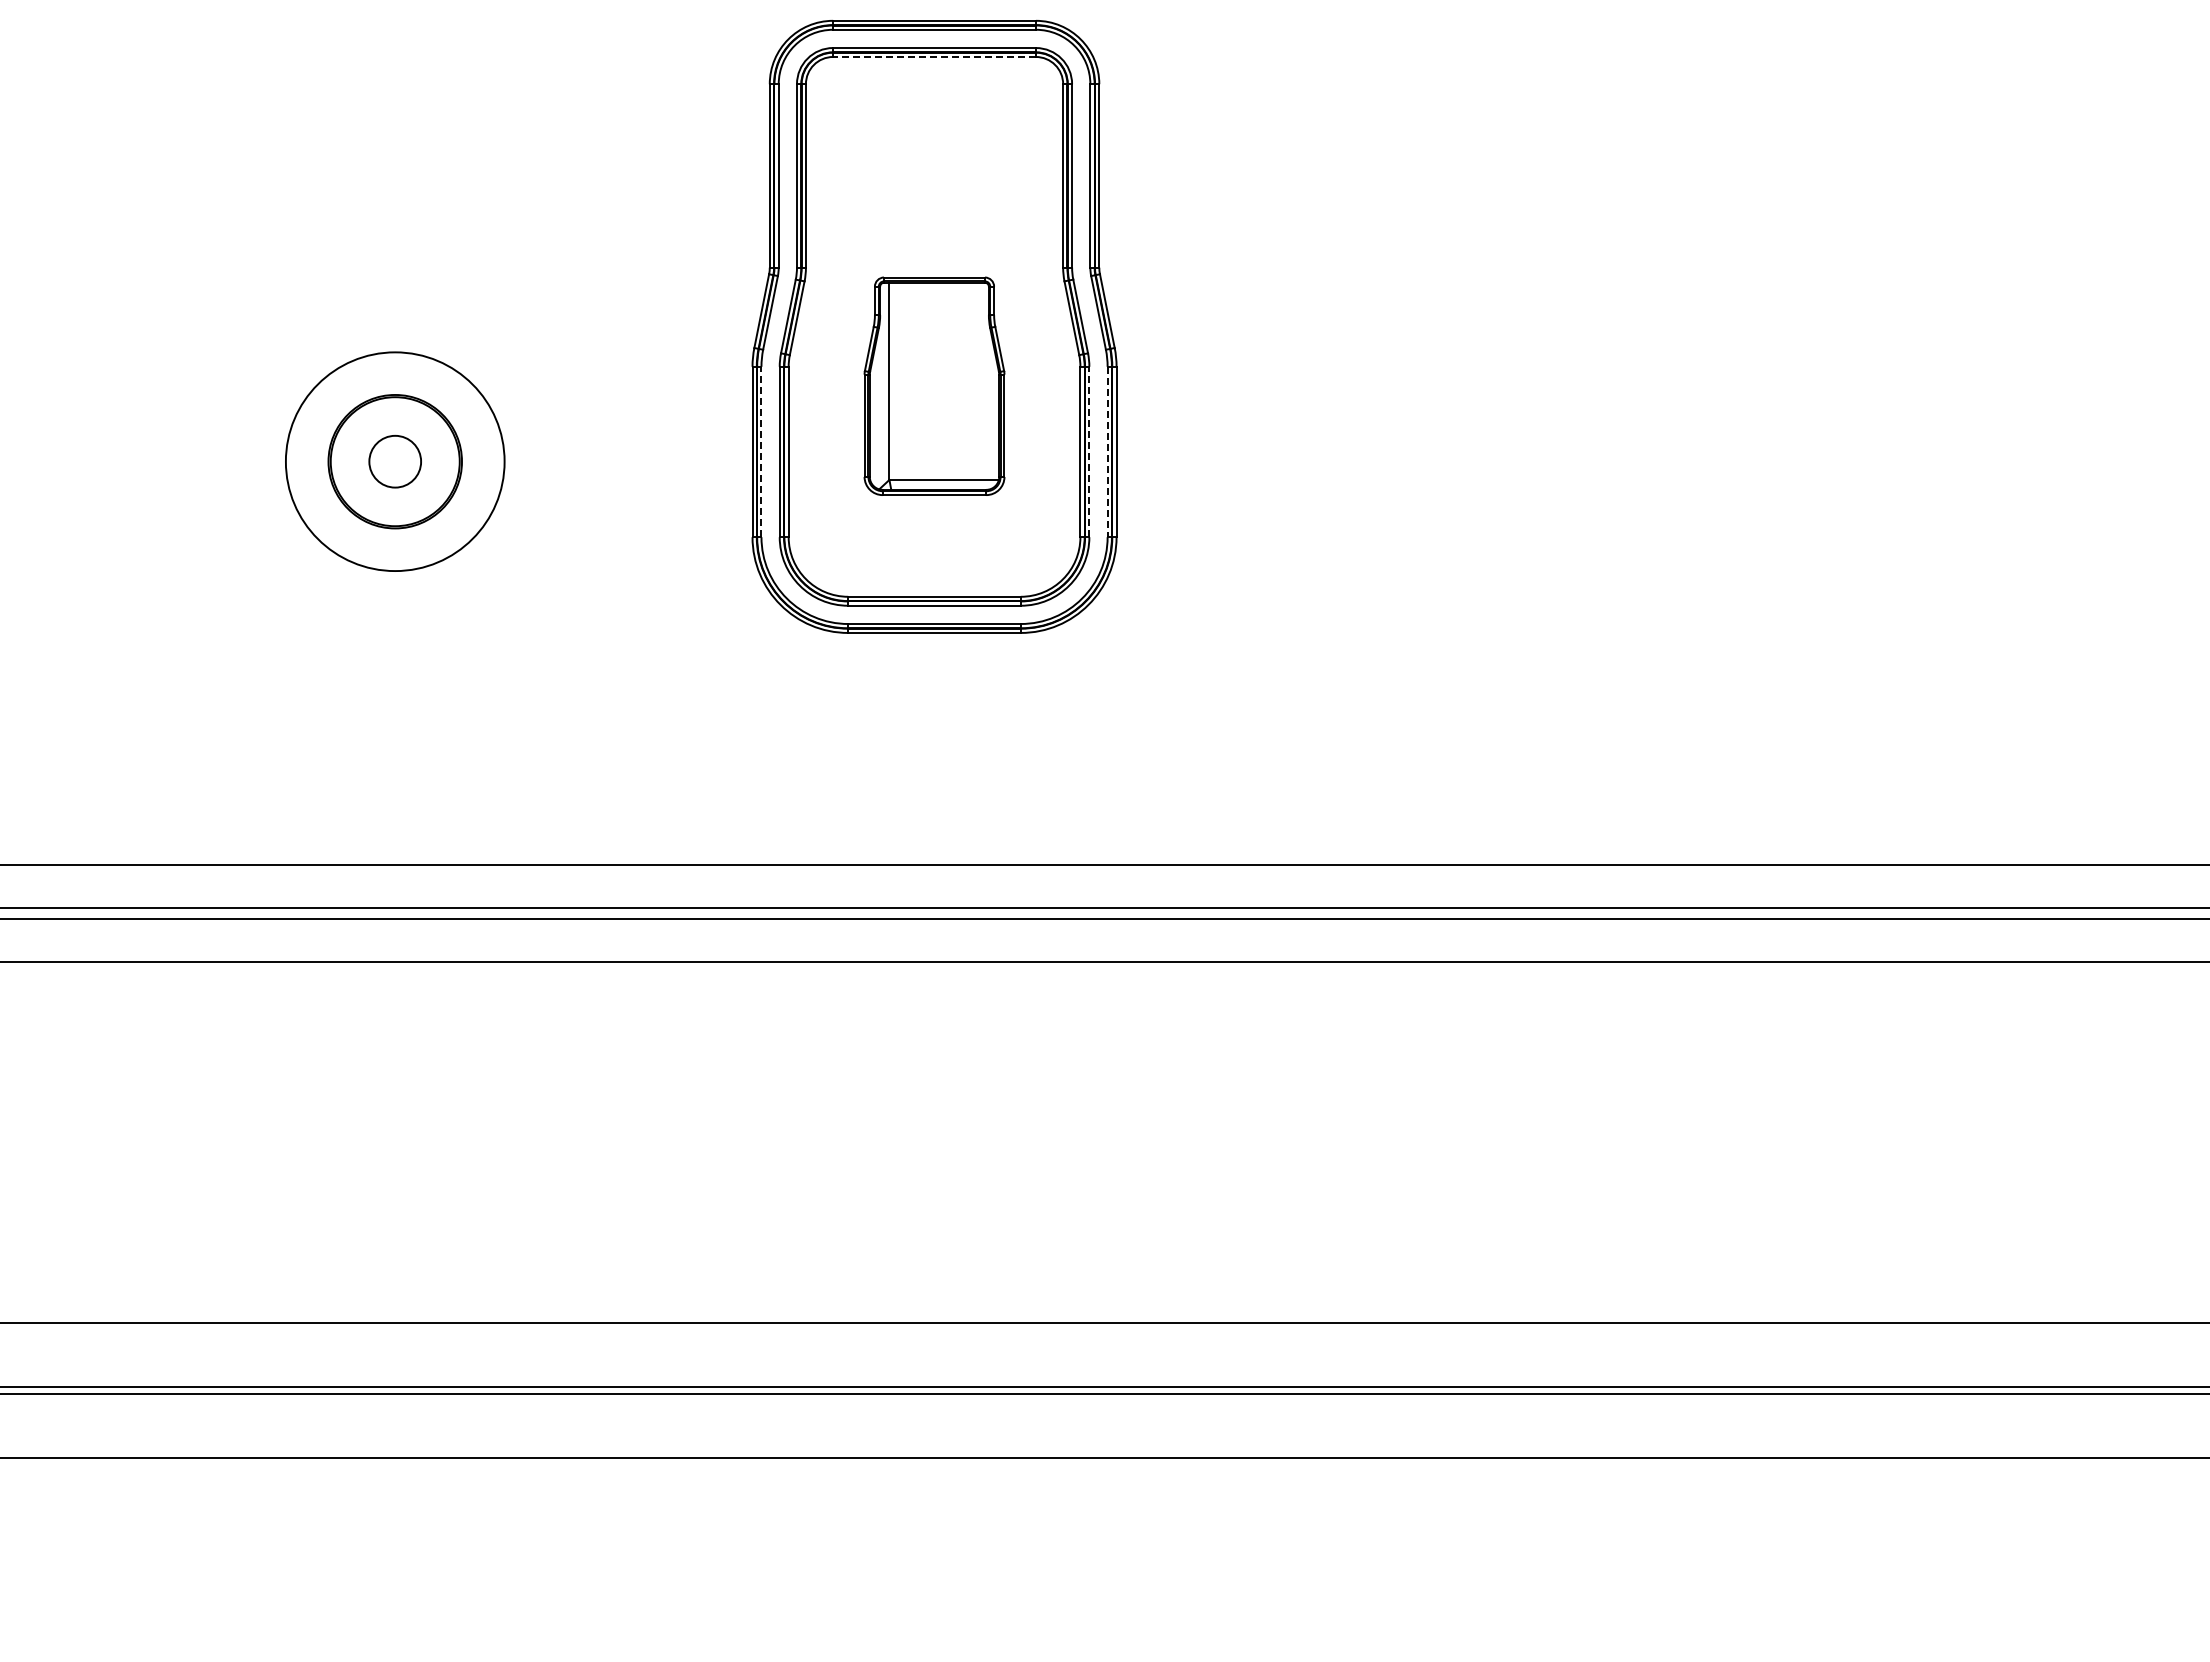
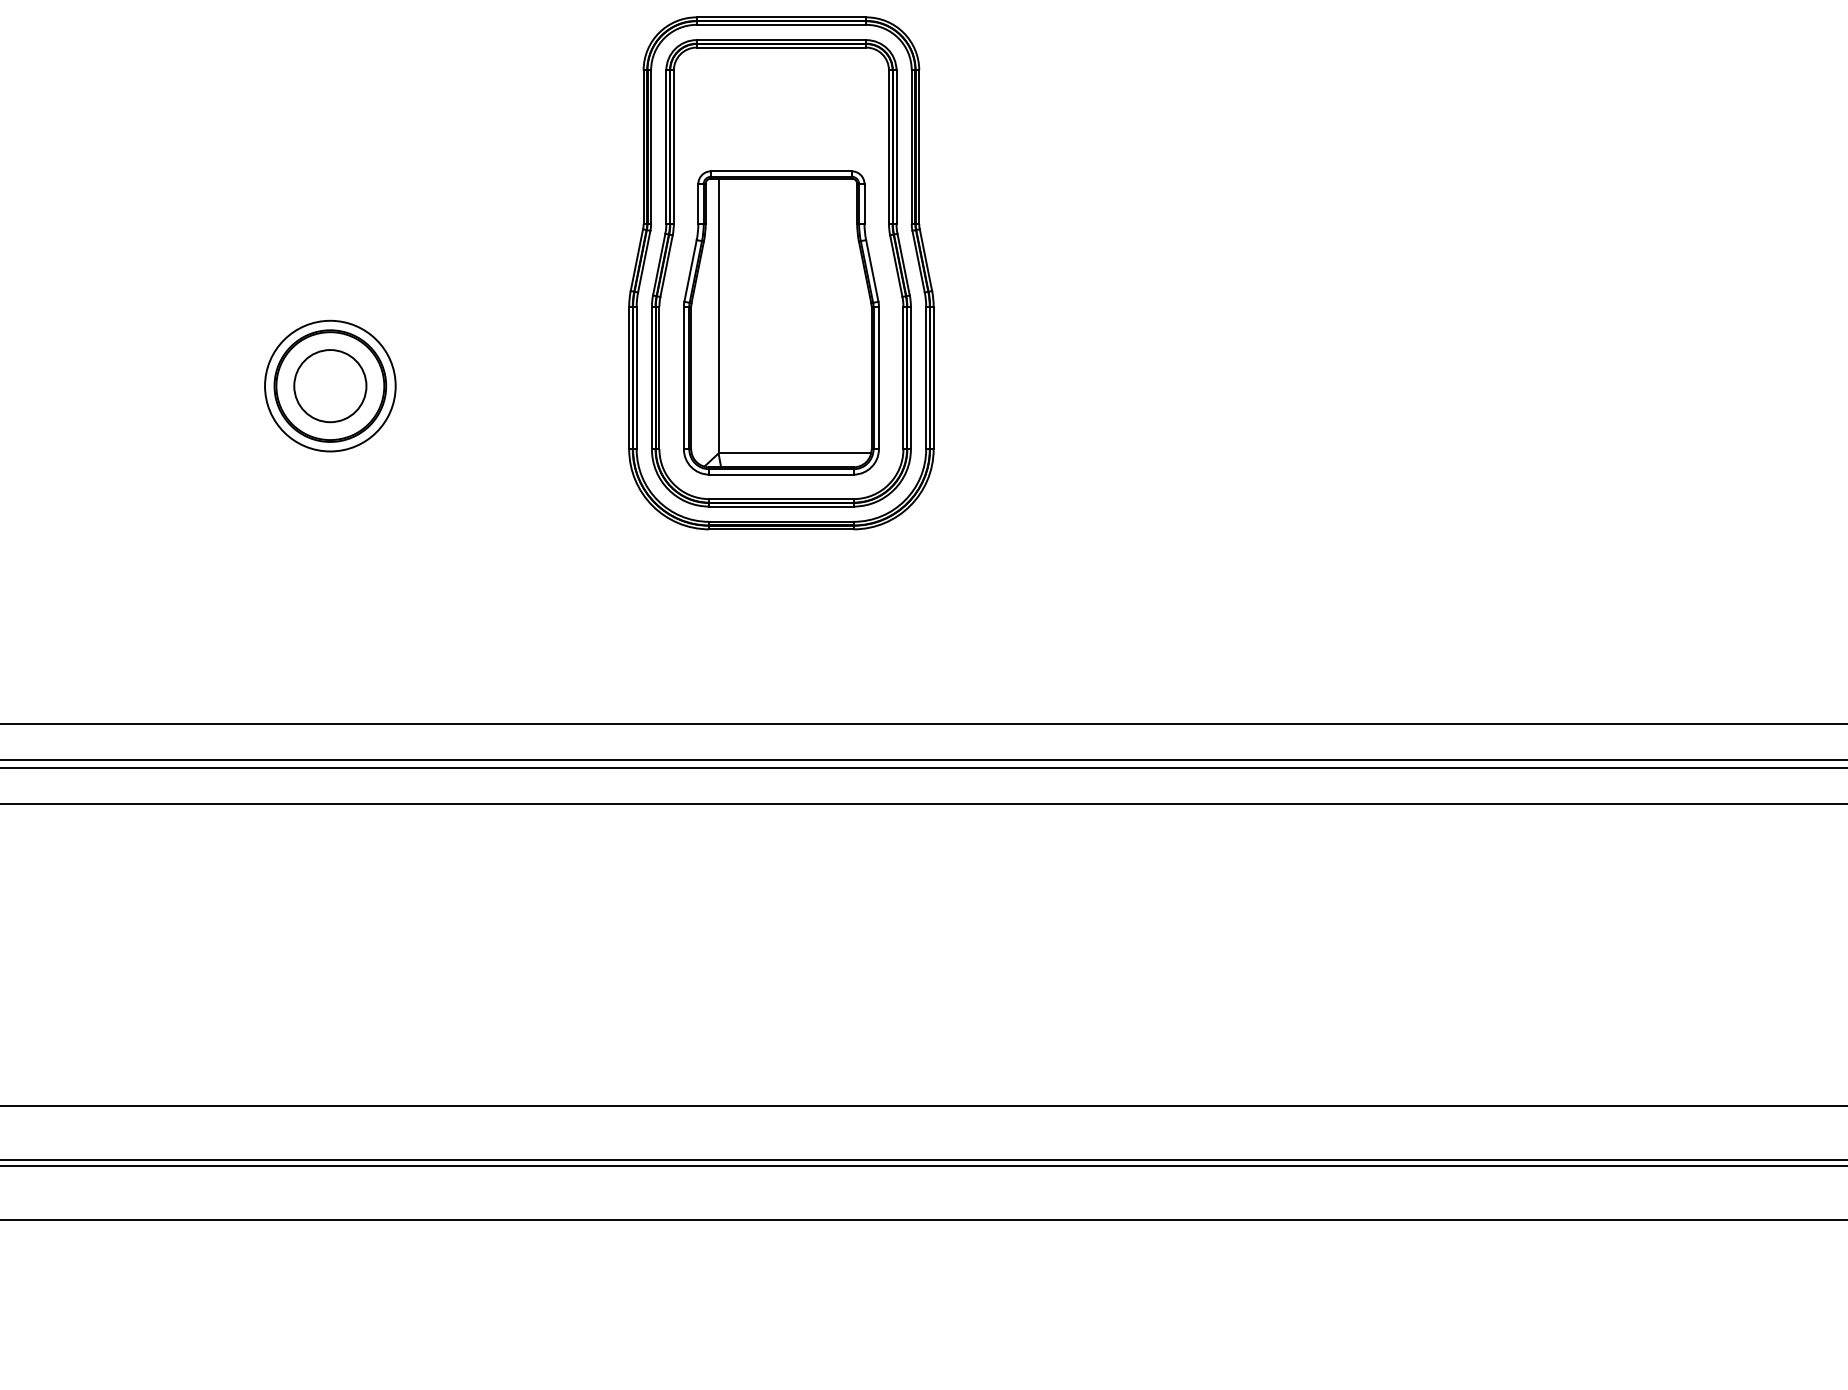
line: (934, 57) -> (781, 48), dashed -> solid
part: (934, 386) -> (781, 323), size x1.67
line: (761, 451) -> (636, 377), dashed -> solid
line: (1089, 451) -> (911, 377), dashed -> solid
line: (1107, 452) -> (926, 378), dashed -> solid
circle: (395, 461) -> (330, 385), size x0.71
circle: (395, 461) -> (330, 385), size x1.67

